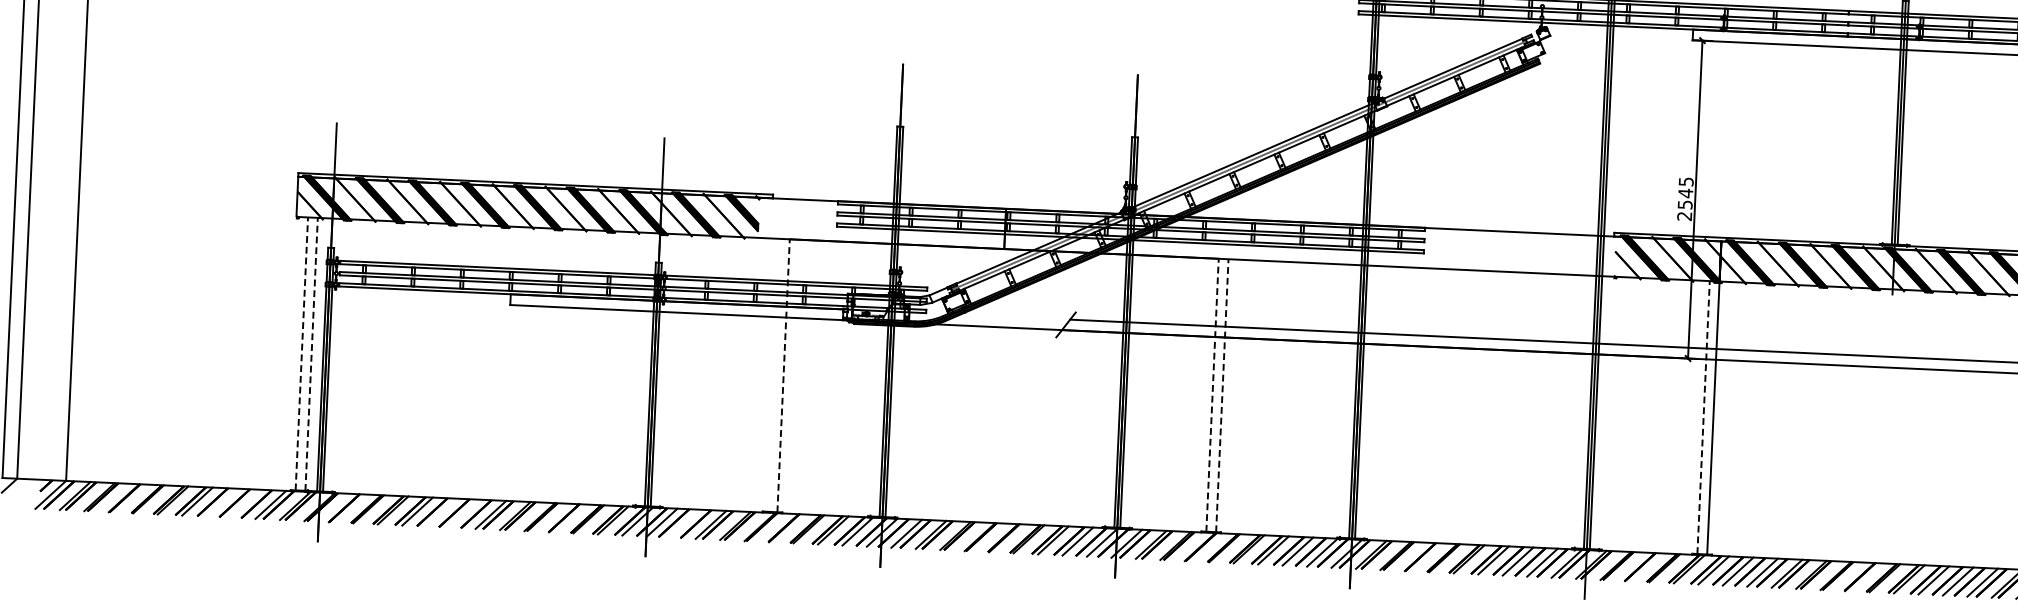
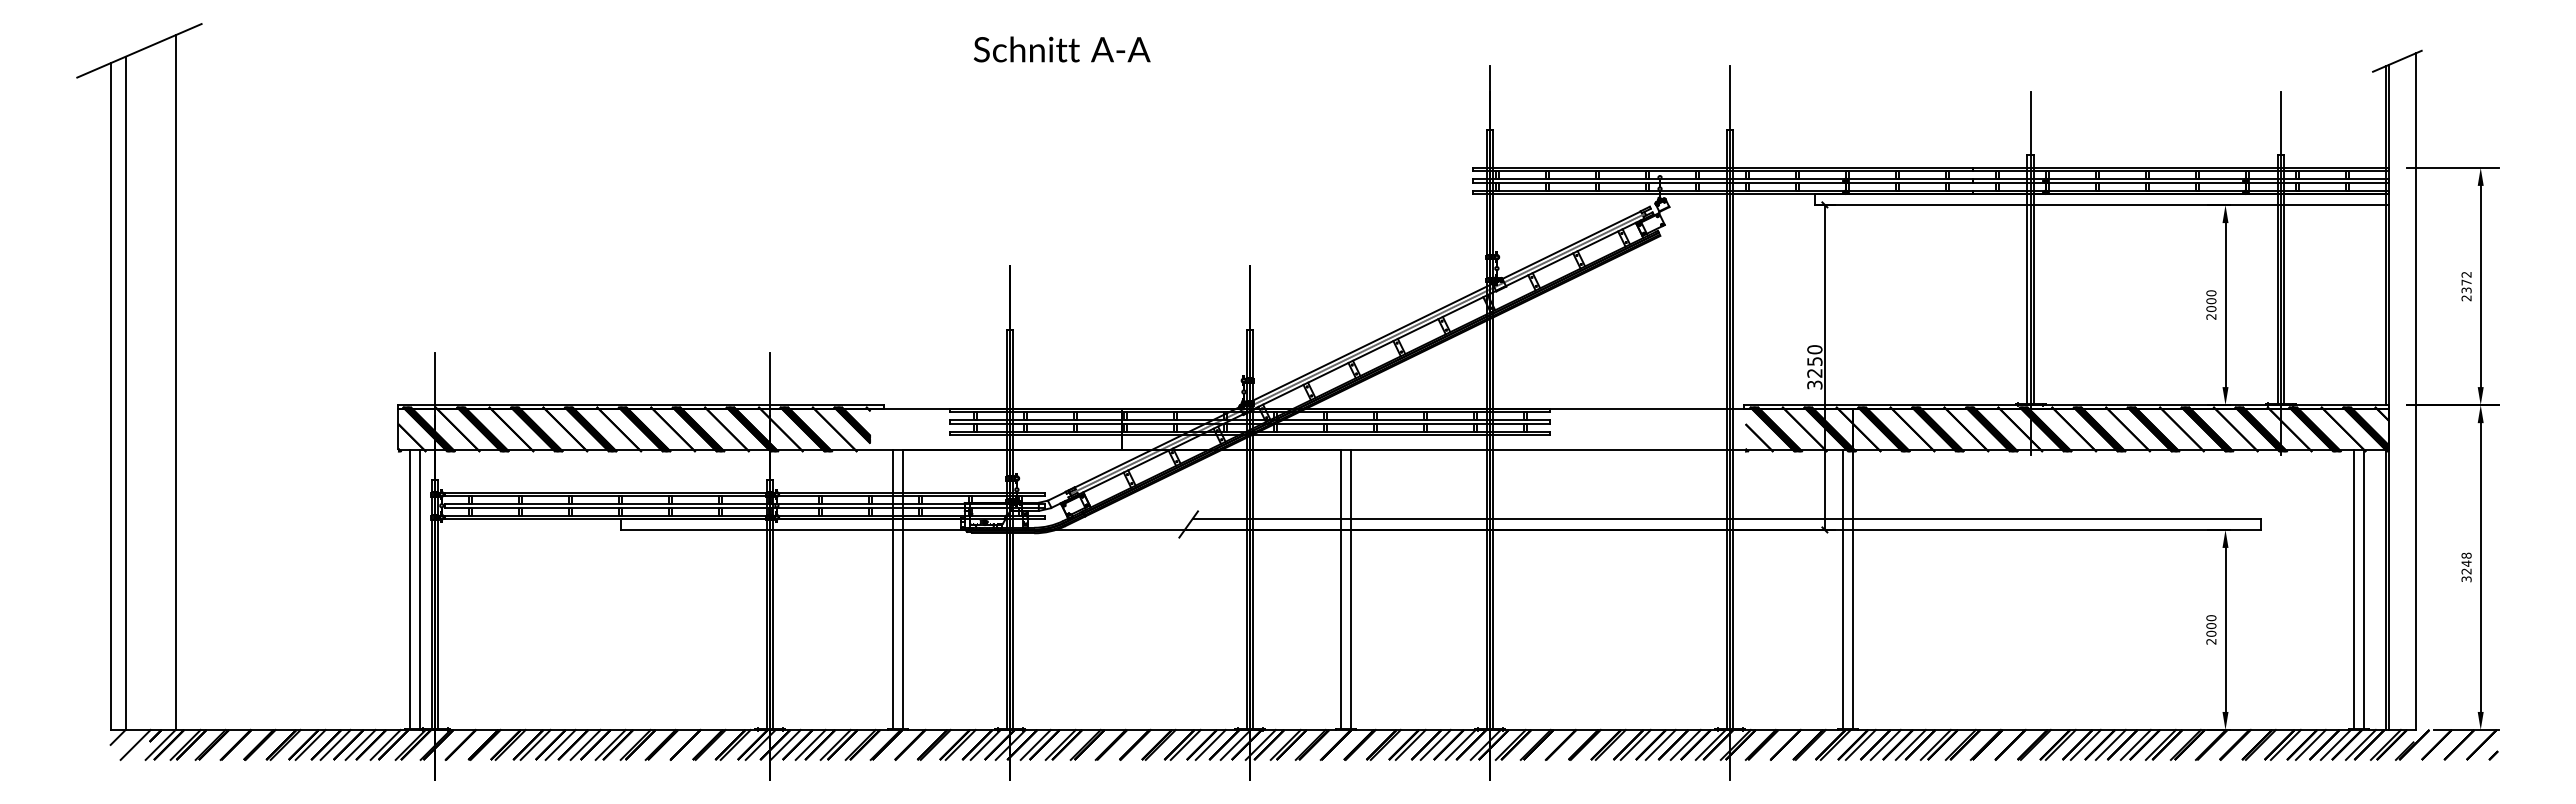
text: (1685, 199) -> (1814, 367), 2545 -> 3250
line: (302, 353) -> (410, 589), dashed -> solid
line: (311, 354) -> (420, 589), dashed -> solid
line: (773, 374) -> (892, 588), added
line: (783, 375) -> (902, 589), dashed -> solid
line: (1212, 395) -> (1341, 589), dashed -> solid
line: (1222, 395) -> (1351, 589), dashed -> solid
line: (1703, 417) -> (1843, 589), dashed -> solid
line: (26, 493) -> (135, 744), added
line: (221, 502) -> (335, 744), added
line: (246, 503) -> (360, 744), added
line: (441, 512) -> (560, 744), added
line: (466, 513) -> (585, 744), added
line: (686, 523) -> (810, 744), added

